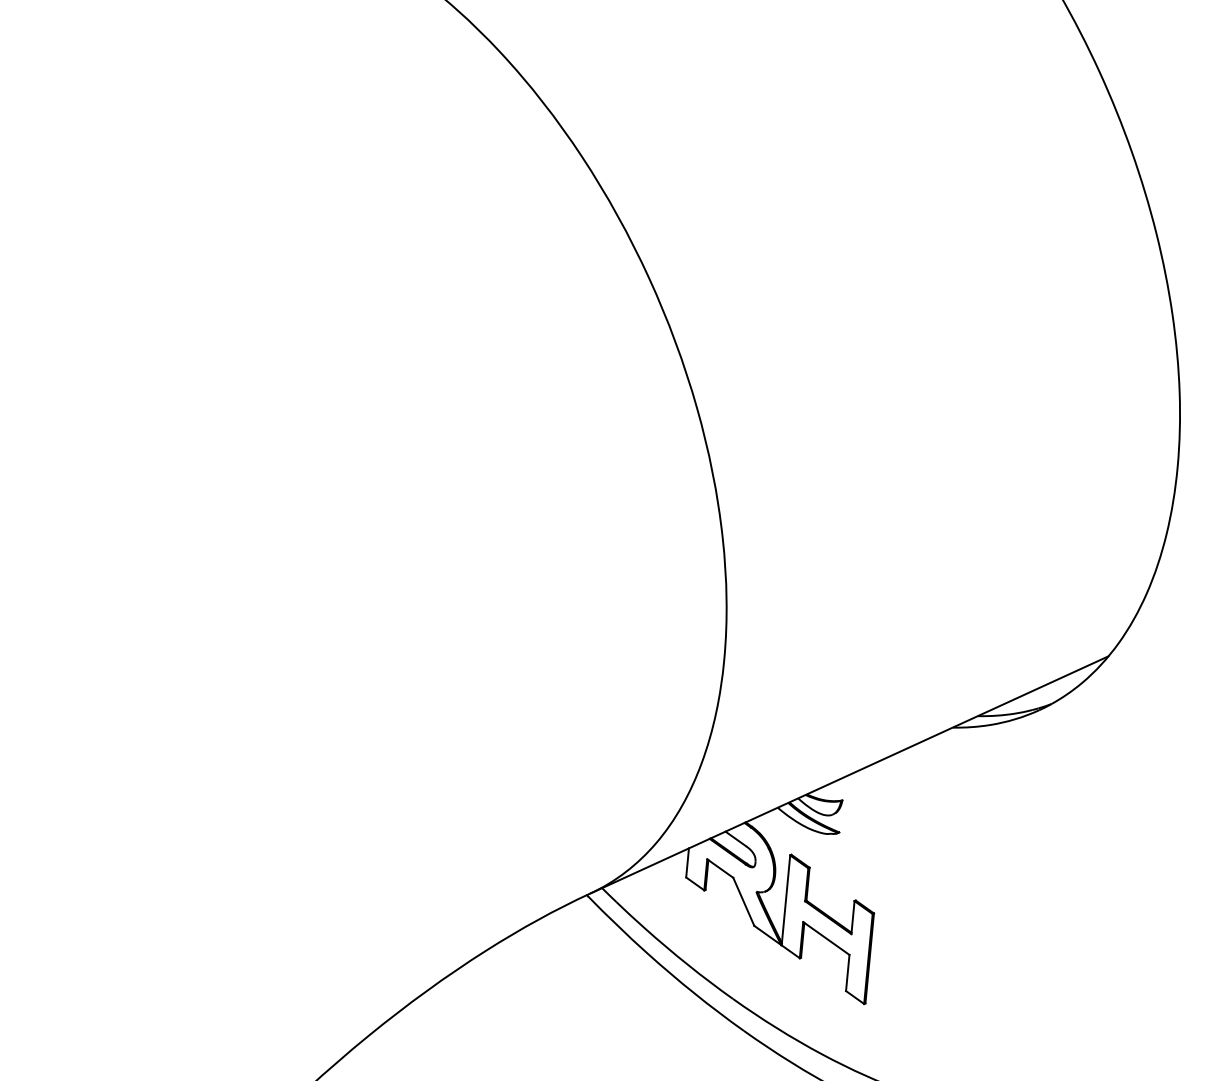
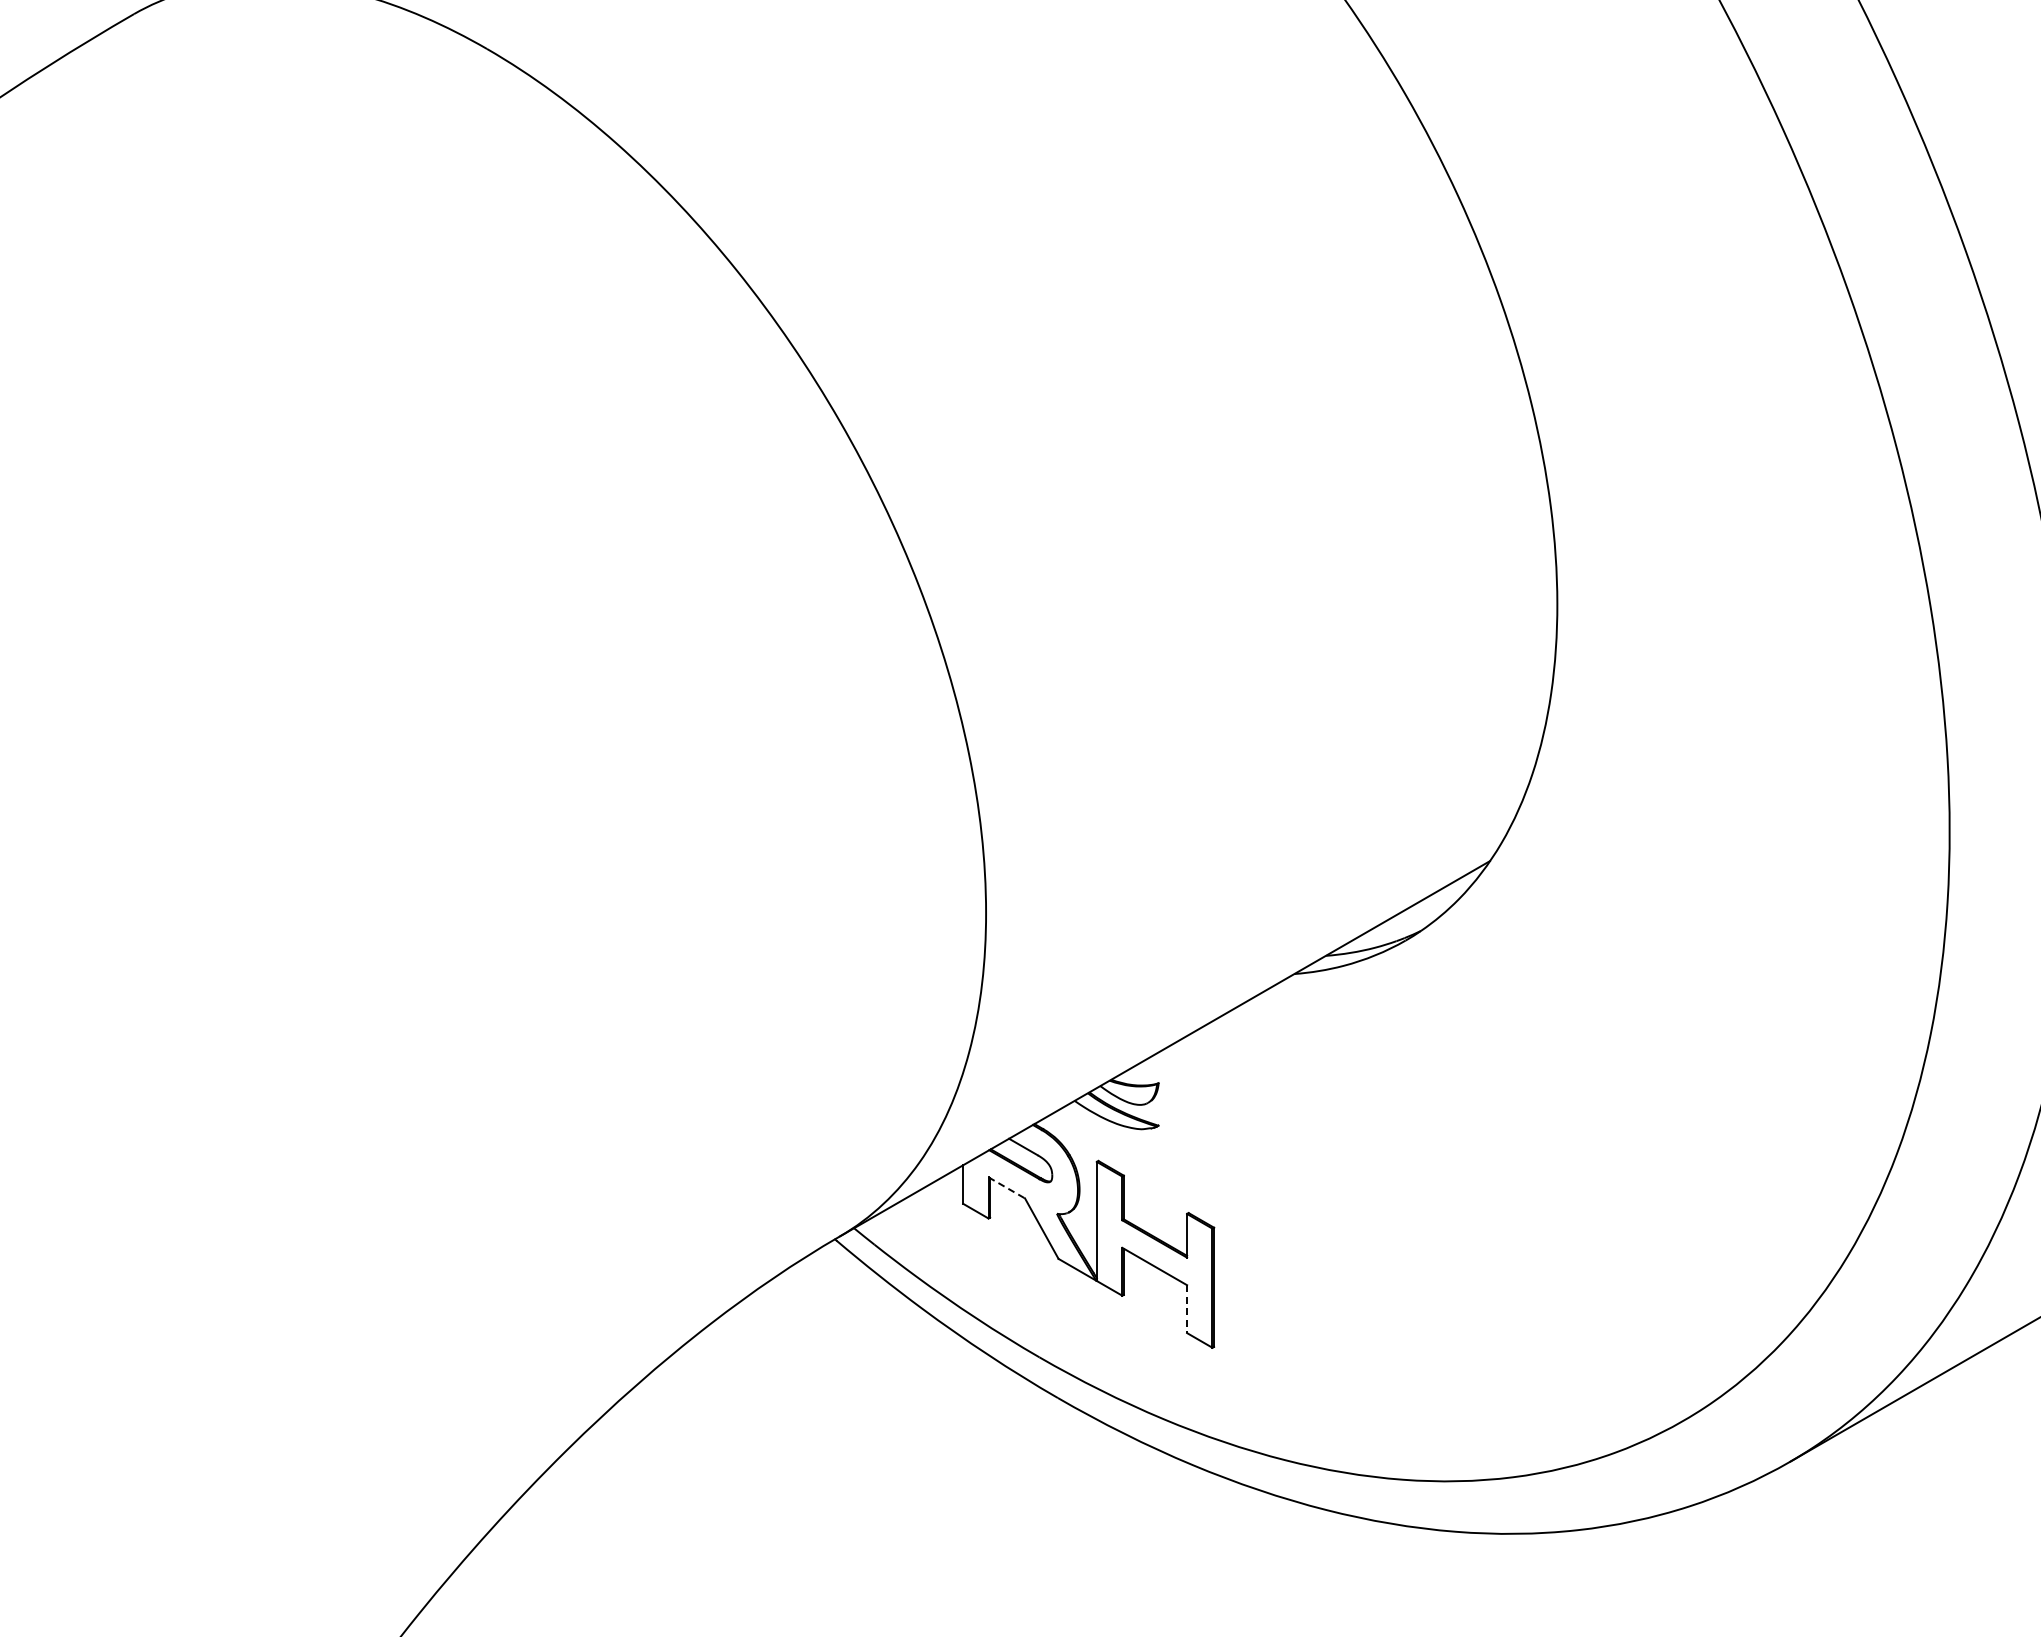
line: (720, 869) -> (1007, 1188), solid -> dashed
line: (848, 973) -> (1187, 1309), solid -> dashed

